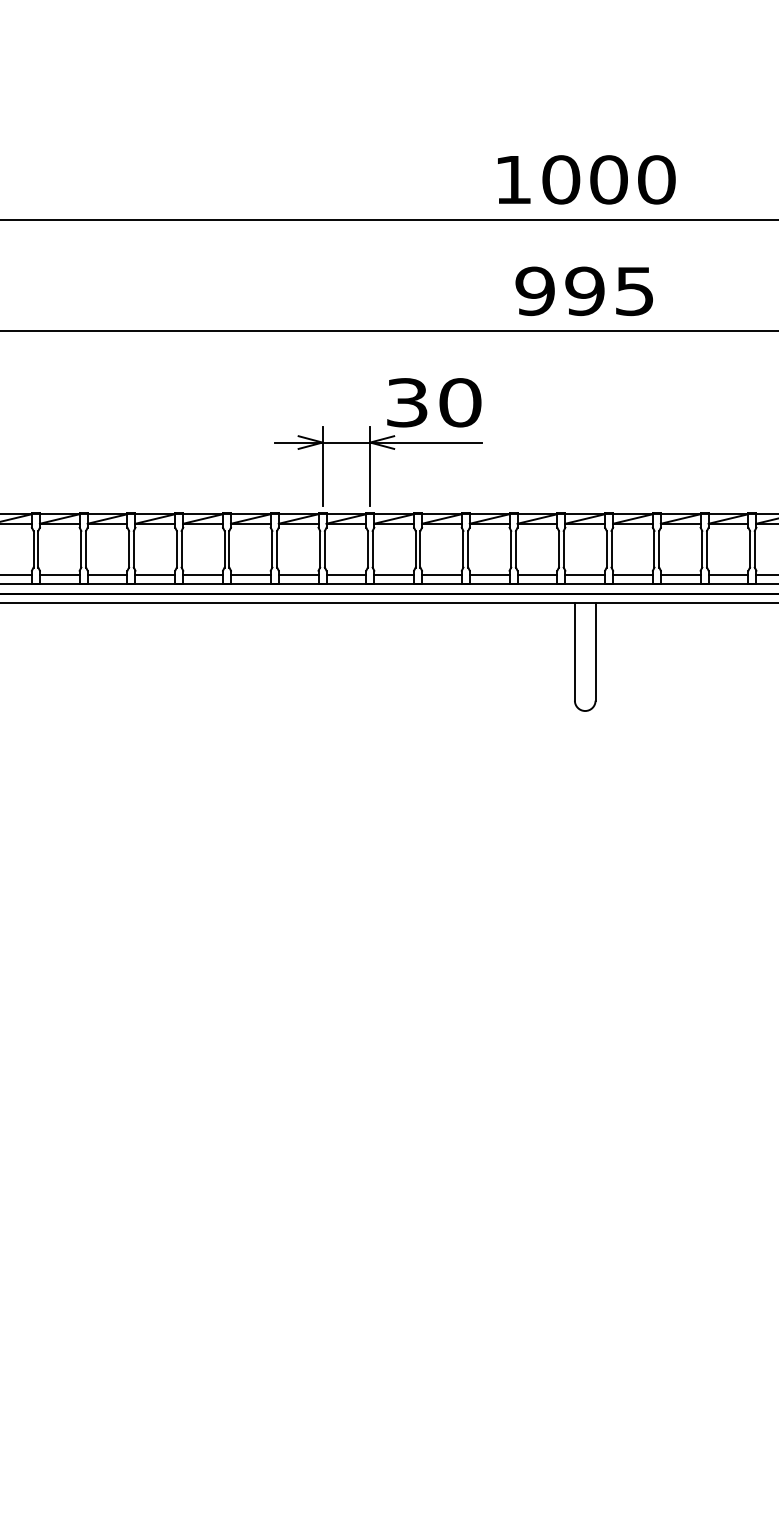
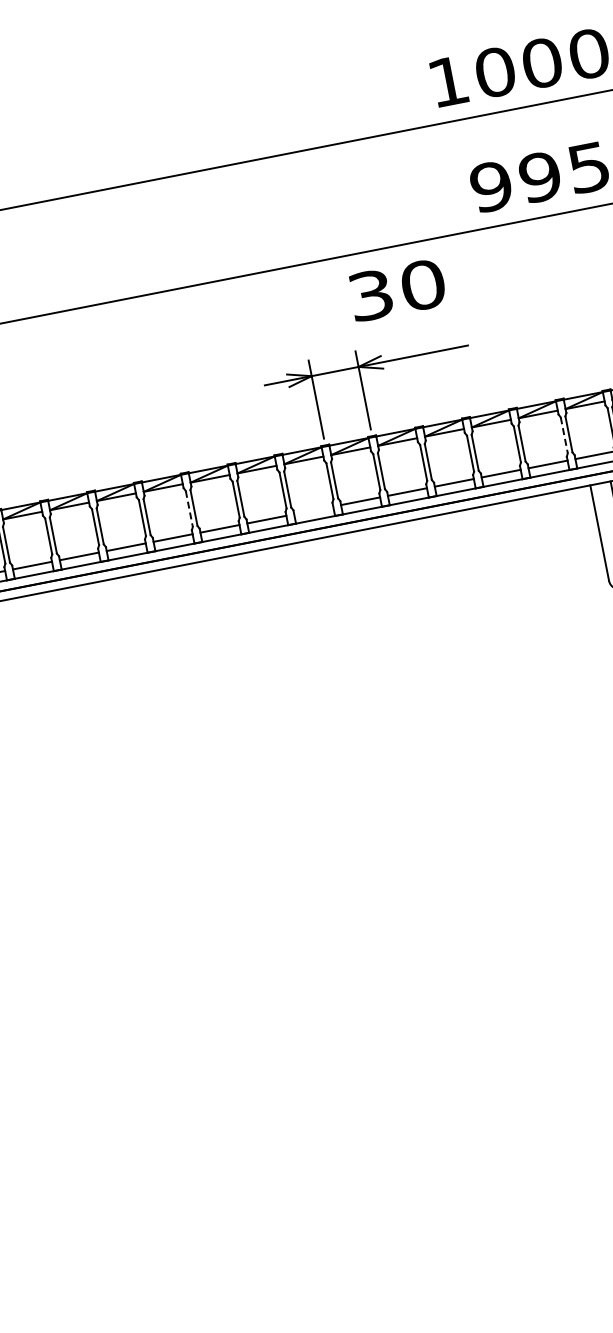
text: (434, 402) -> (397, 289), moved
line: (176, 549) -> (189, 509), solid -> dashed
line: (558, 549) -> (563, 435), solid -> dashed
line: (298, 574) -> (313, 510), removed

